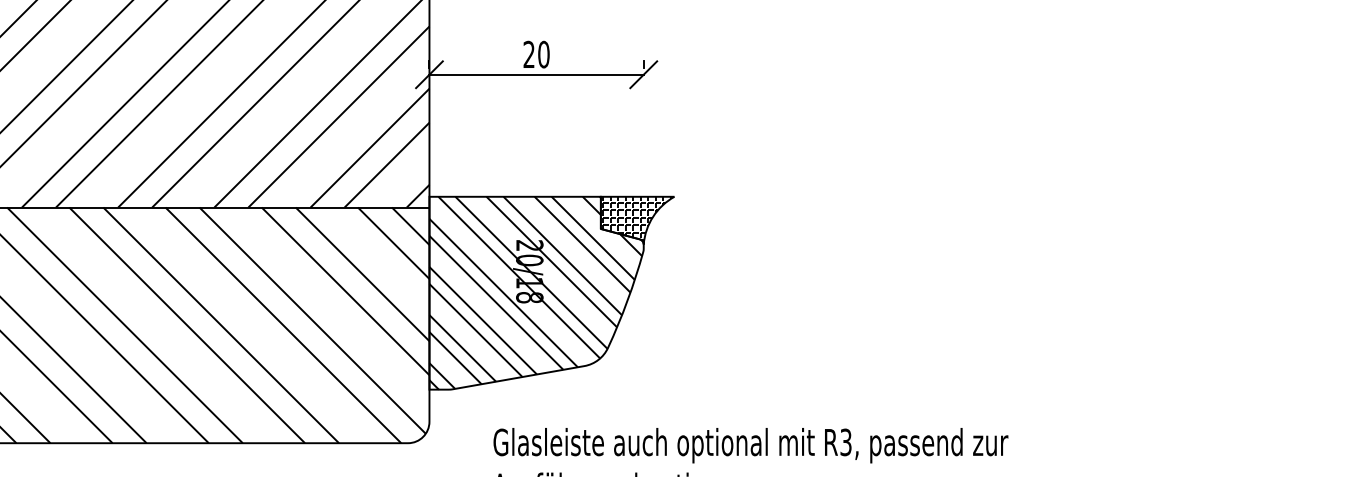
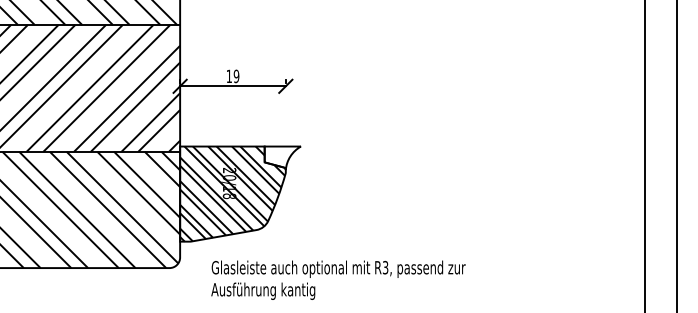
text: (535, 54) -> (232, 76), 20 -> 19
hatch: (634, 216) -> (281, 156), removed

